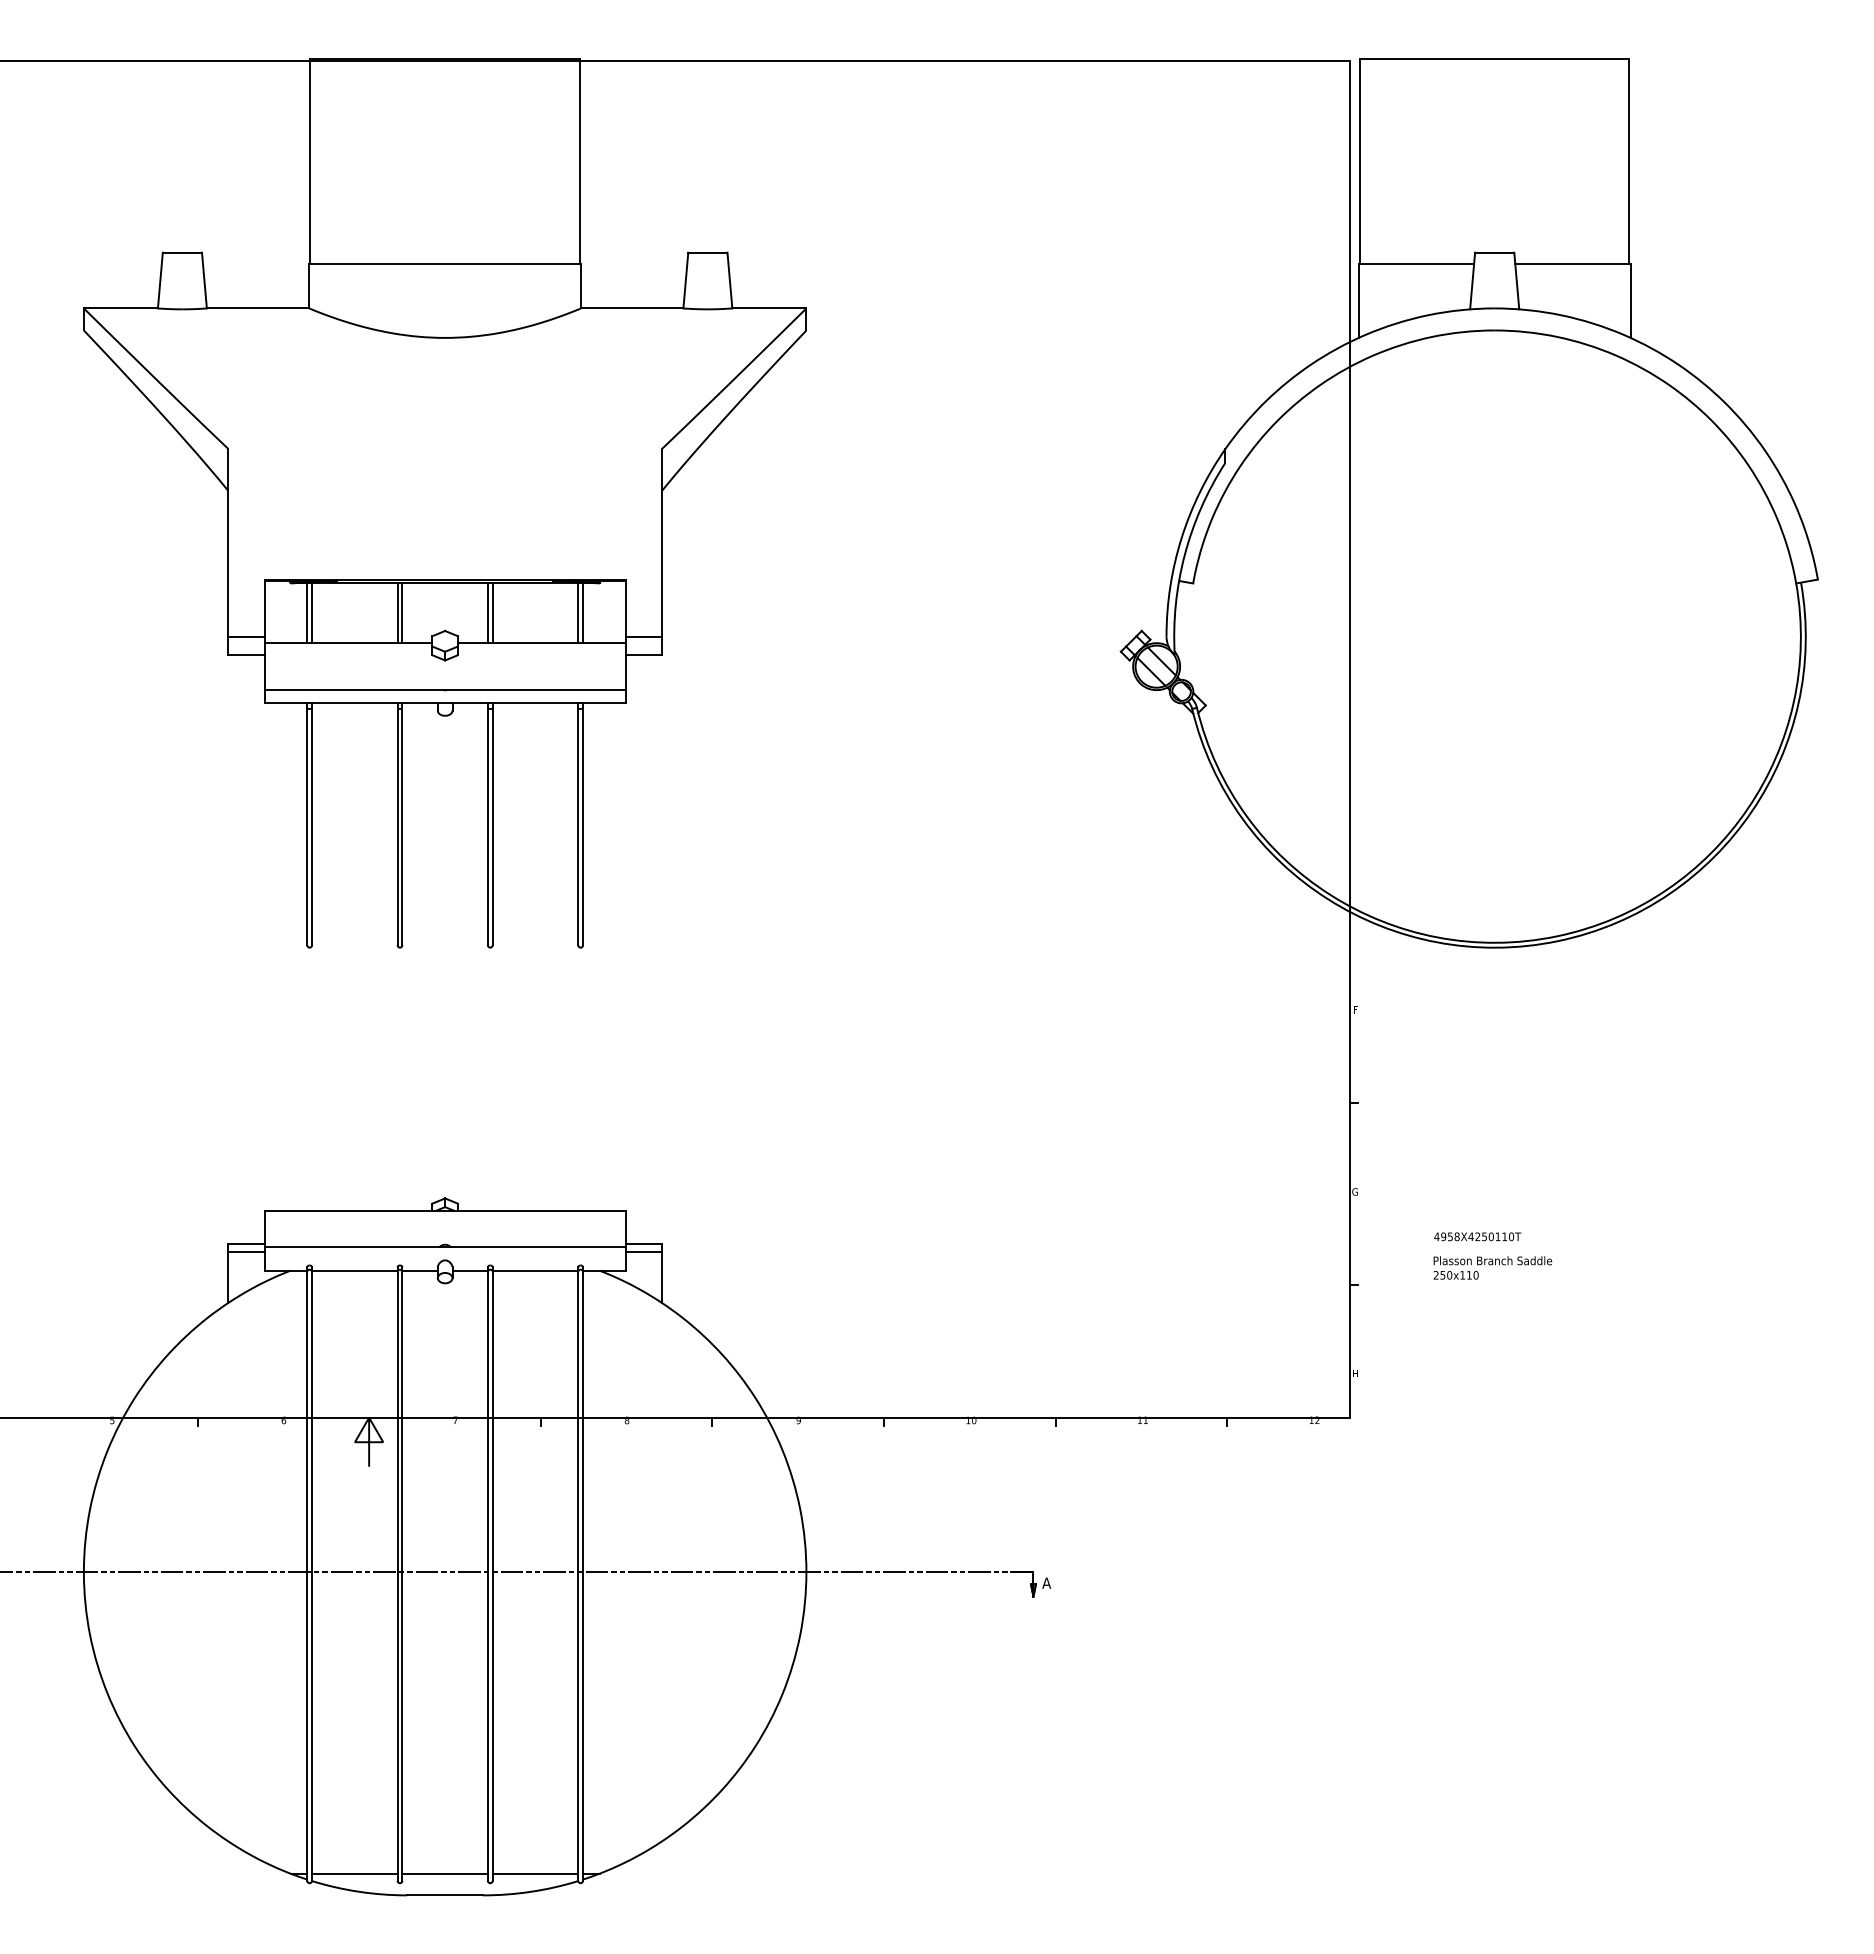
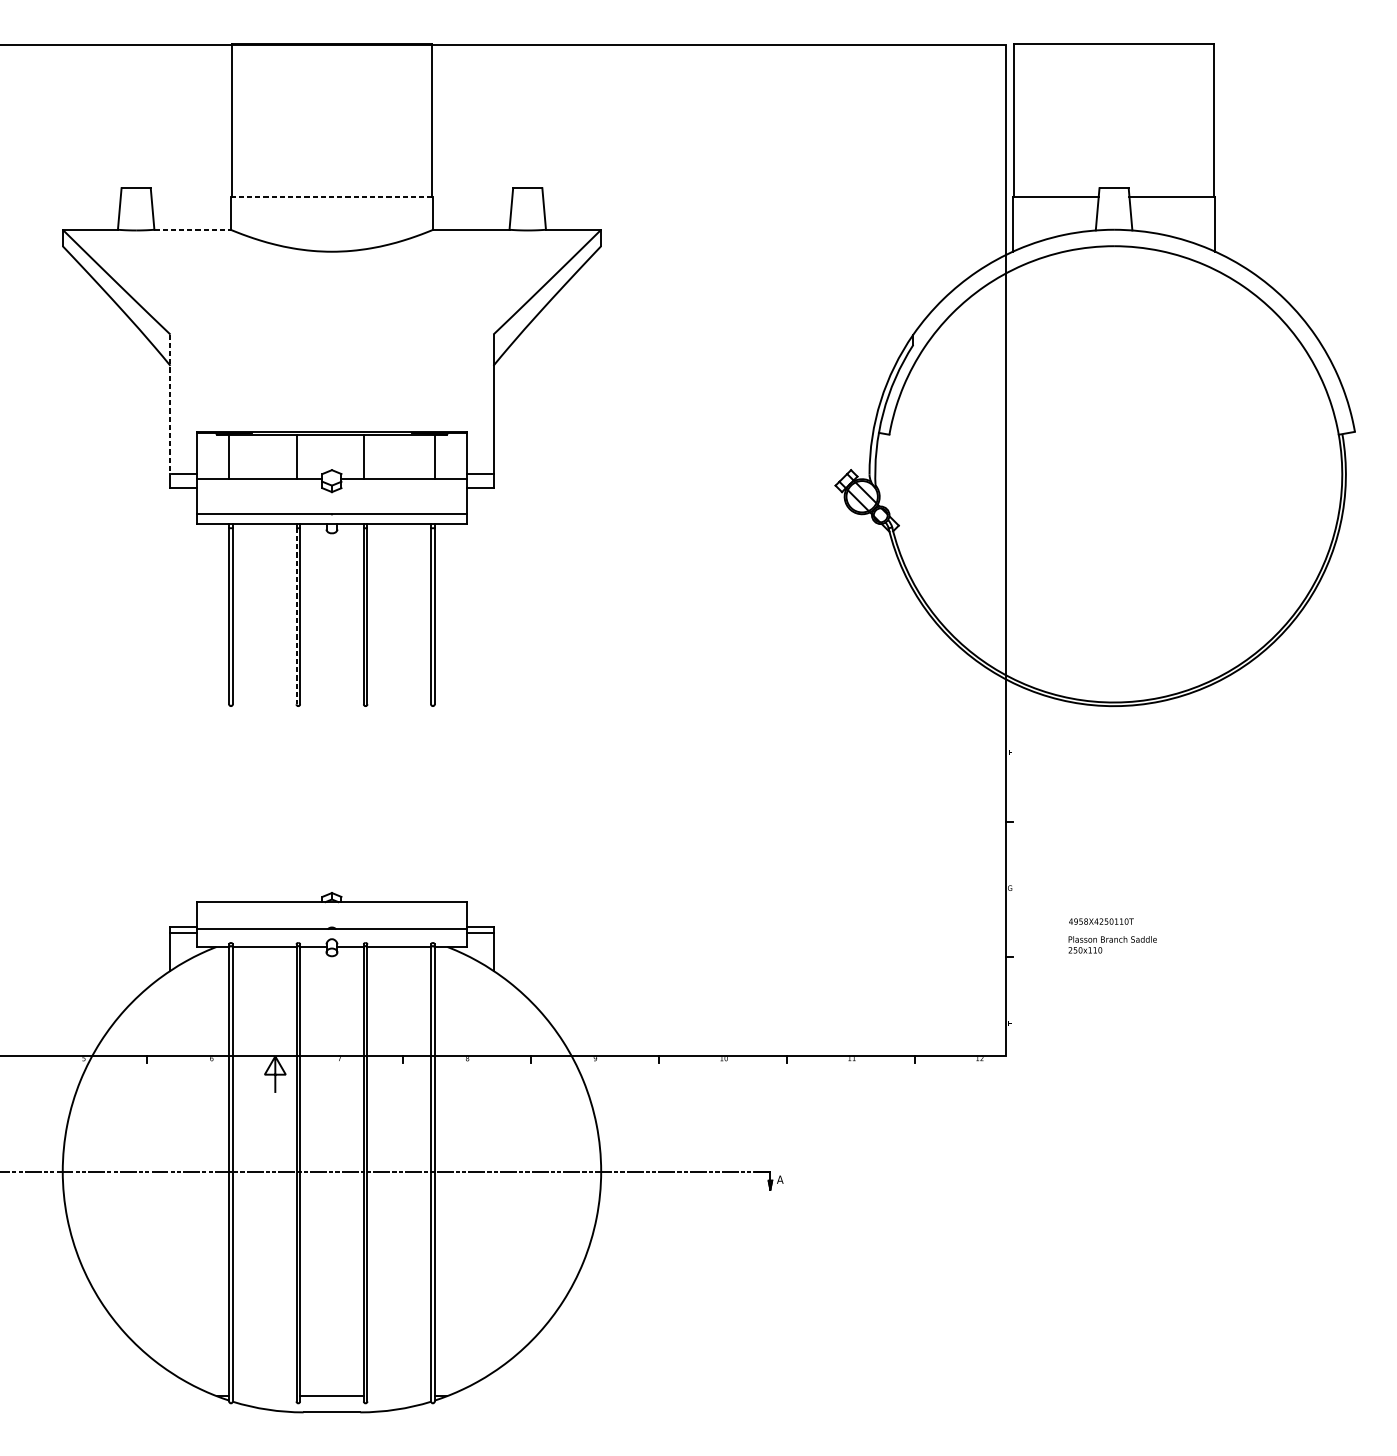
line: (445, 264) -> (332, 197), solid -> dashed
line: (258, 308) -> (192, 229), solid -> dashed
line: (228, 542) -> (170, 404), solid -> dashed
line: (312, 613) -> (233, 457), removed
line: (402, 613) -> (300, 457), removed
line: (492, 613) -> (367, 457), removed
line: (578, 613) -> (431, 457), removed
line: (397, 827) -> (296, 616), solid -> dashed
line: (354, 1873) -> (264, 1396), removed
line: (535, 1873) -> (399, 1396), removed

